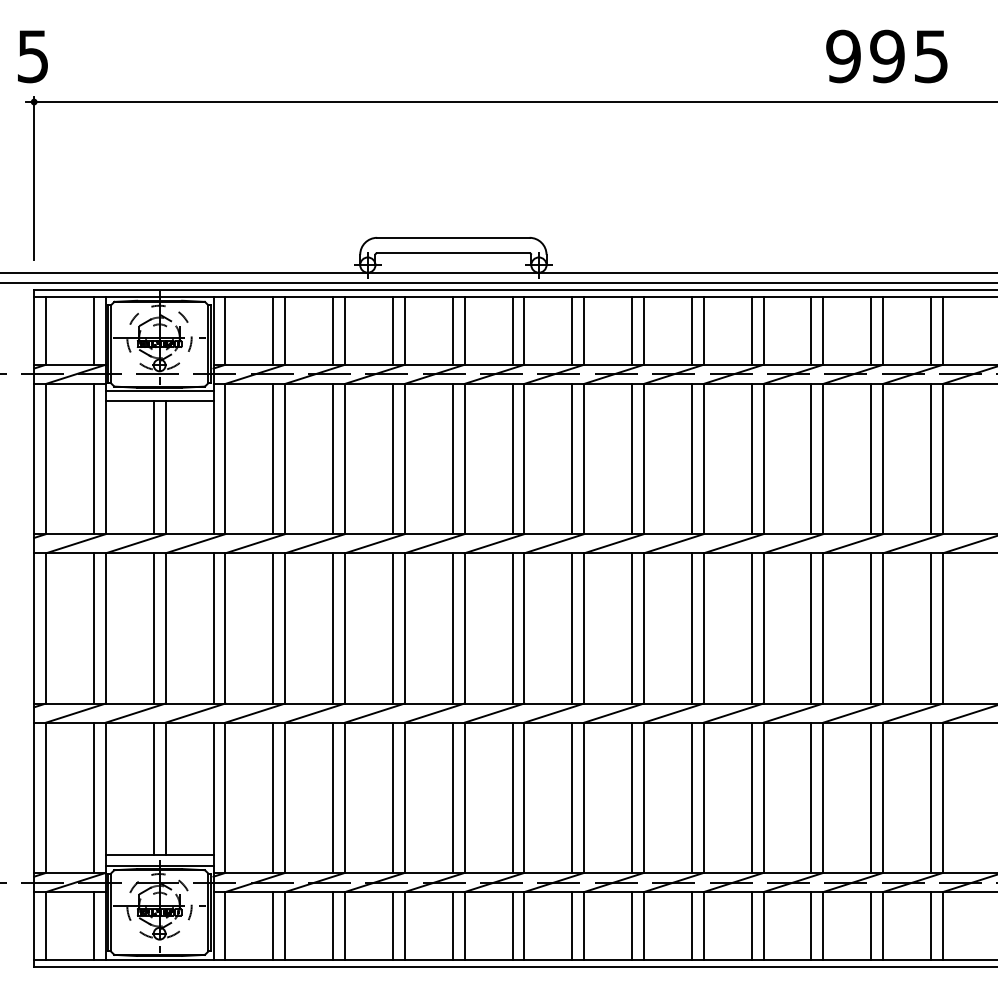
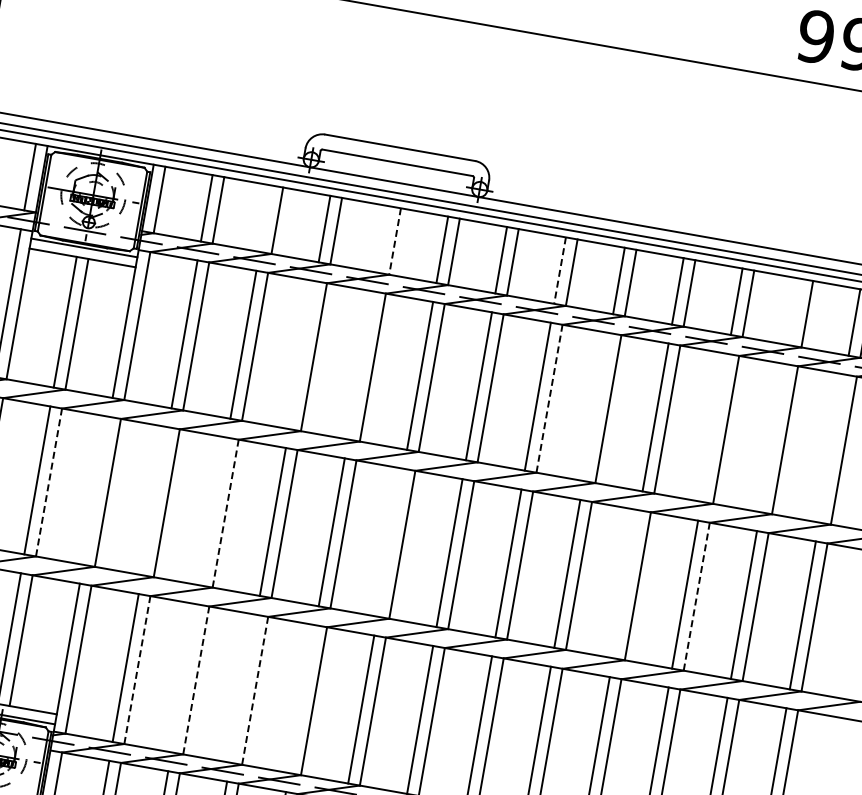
line: (333, 330) -> (266, 218), removed
line: (452, 330) -> (383, 238), removed
line: (871, 330) -> (795, 311), removed
line: (464, 331) -> (394, 241), solid -> dashed
line: (632, 331) -> (560, 271), solid -> dashed
line: (392, 458) -> (301, 354), removed
line: (452, 458) -> (361, 364), removed
line: (691, 458) -> (596, 406), removed
line: (811, 458) -> (714, 427), removed
line: (871, 458) -> (773, 437), removed
line: (931, 458) -> (832, 448), removed
line: (643, 459) -> (549, 399), solid -> dashed
line: (165, 628) -> (48, 482), solid -> dashed
line: (213, 628) -> (96, 490), removed
line: (273, 628) -> (155, 501), removed
line: (333, 628) -> (214, 511), removed
line: (344, 628) -> (225, 513), solid -> dashed
line: (512, 628) -> (390, 542), removed
line: (751, 628) -> (626, 584), removed
line: (823, 628) -> (696, 596), solid -> dashed
line: (333, 797) -> (185, 678), removed
line: (392, 797) -> (243, 688), removed
line: (452, 797) -> (302, 698), removed
line: (285, 798) -> (137, 670), solid -> dashed
line: (344, 798) -> (195, 681), solid -> dashed
line: (404, 798) -> (254, 691), solid -> dashed

